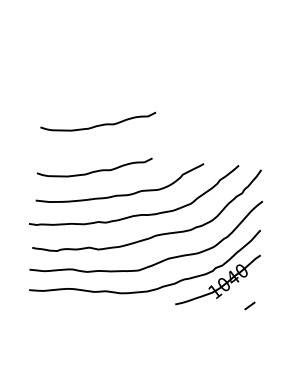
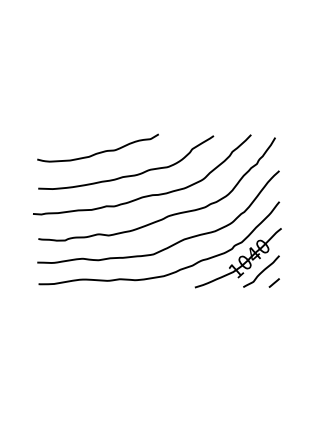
curve: (100, 124) -> (100, 102), removed
curve: (238, 294) -> (261, 271), added

